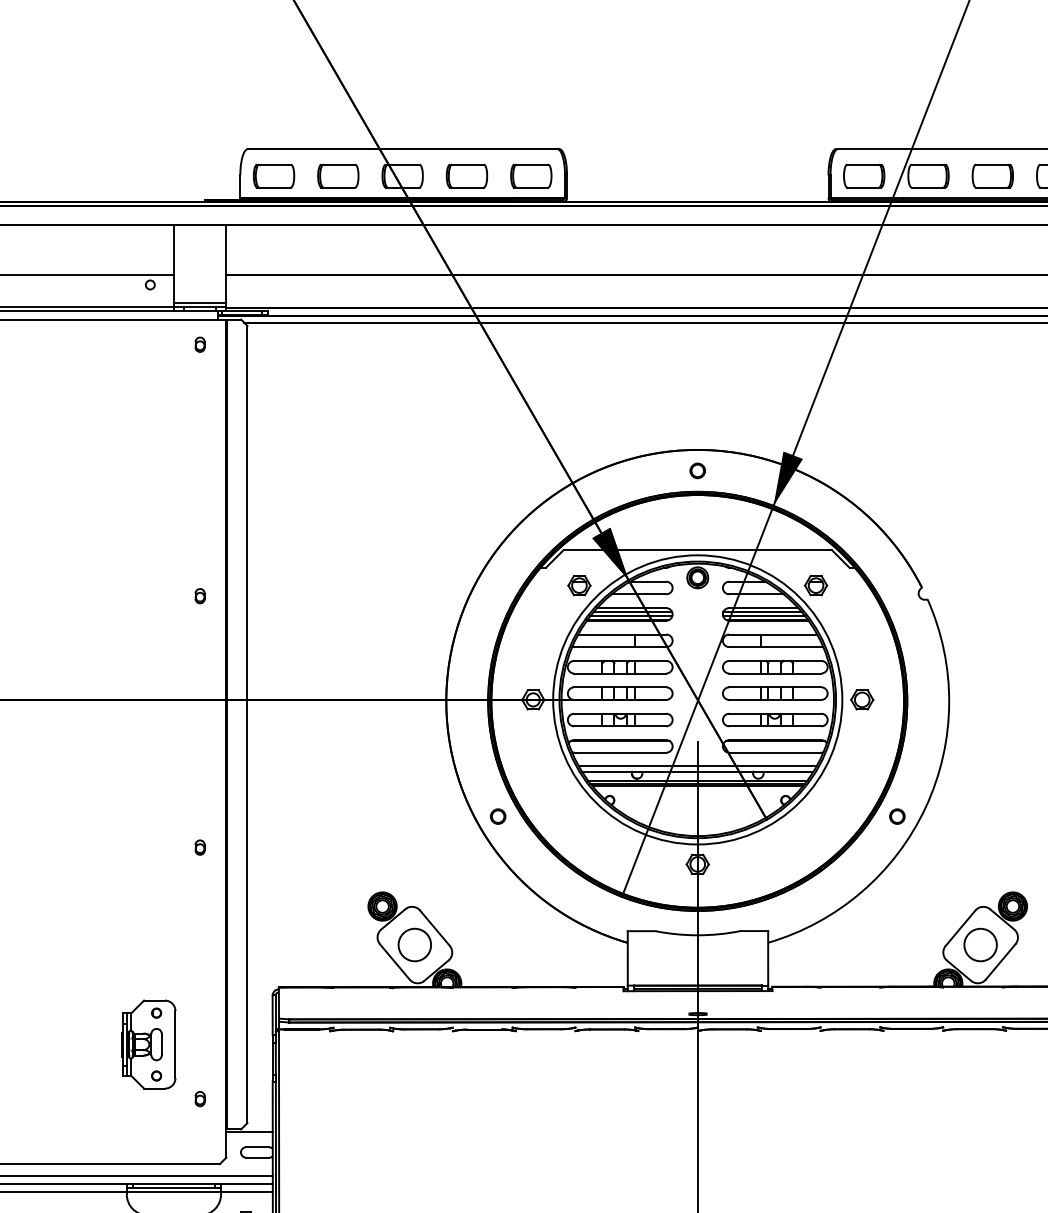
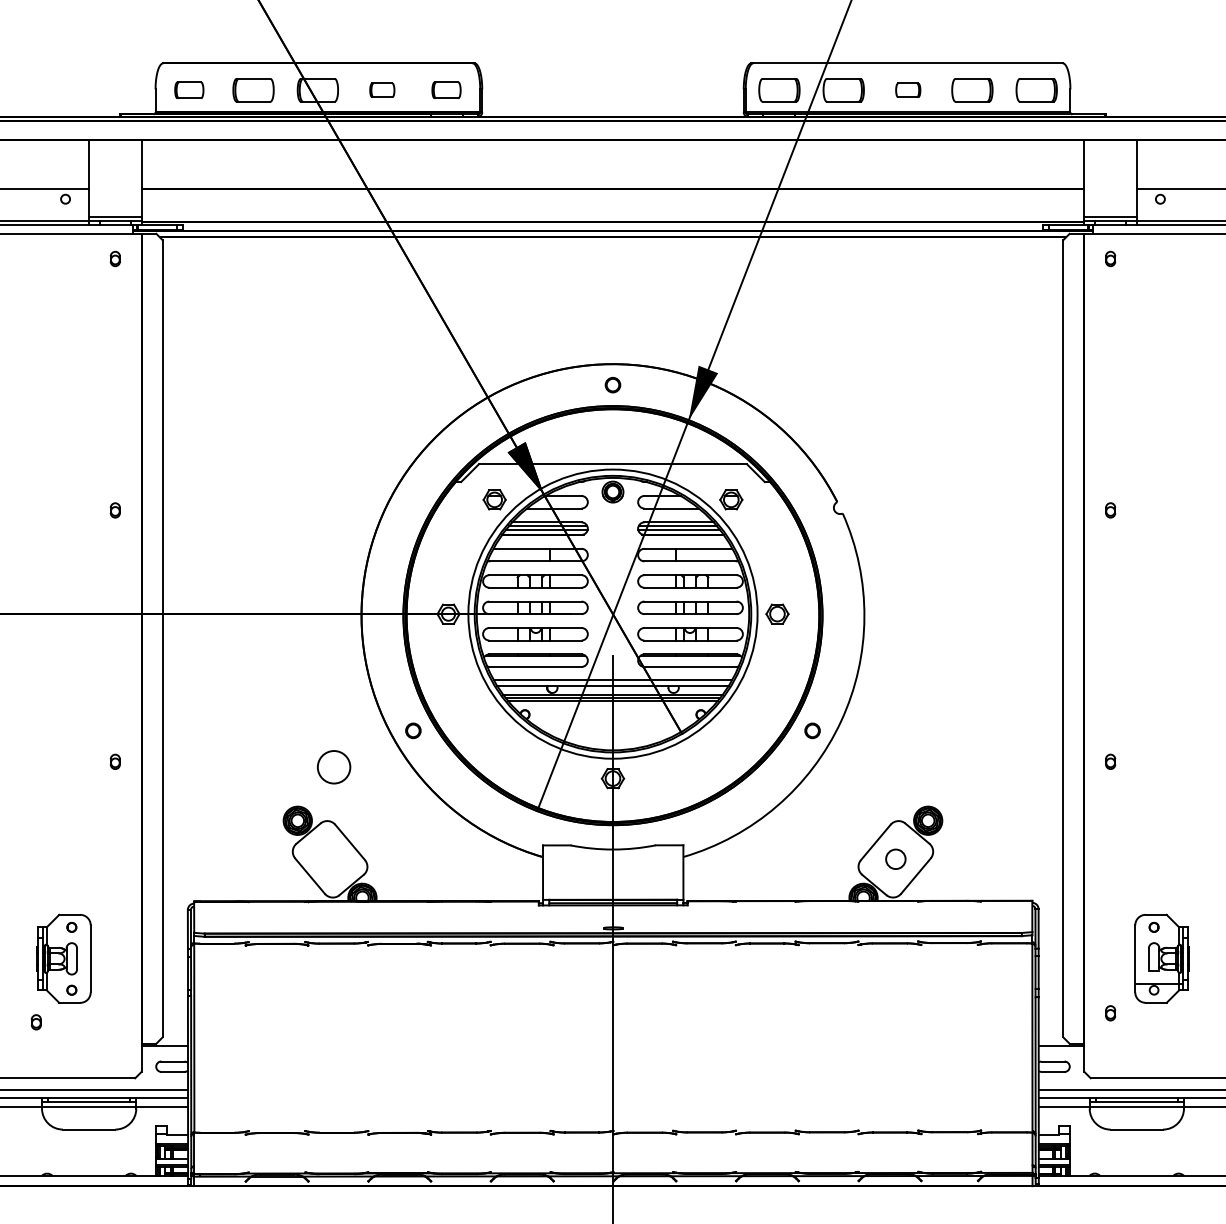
part: (274, 176) -> (189, 90), size x0.7
part: (467, 176) -> (382, 90), size x0.6
part: (531, 176) -> (446, 90), size x0.7
part: (993, 176) -> (908, 90), size x0.6
circle: (415, 945) -> (334, 767), moved
circle: (980, 945) -> (895, 859), size x0.6
part: (199, 1099) -> (35, 1022), moved

